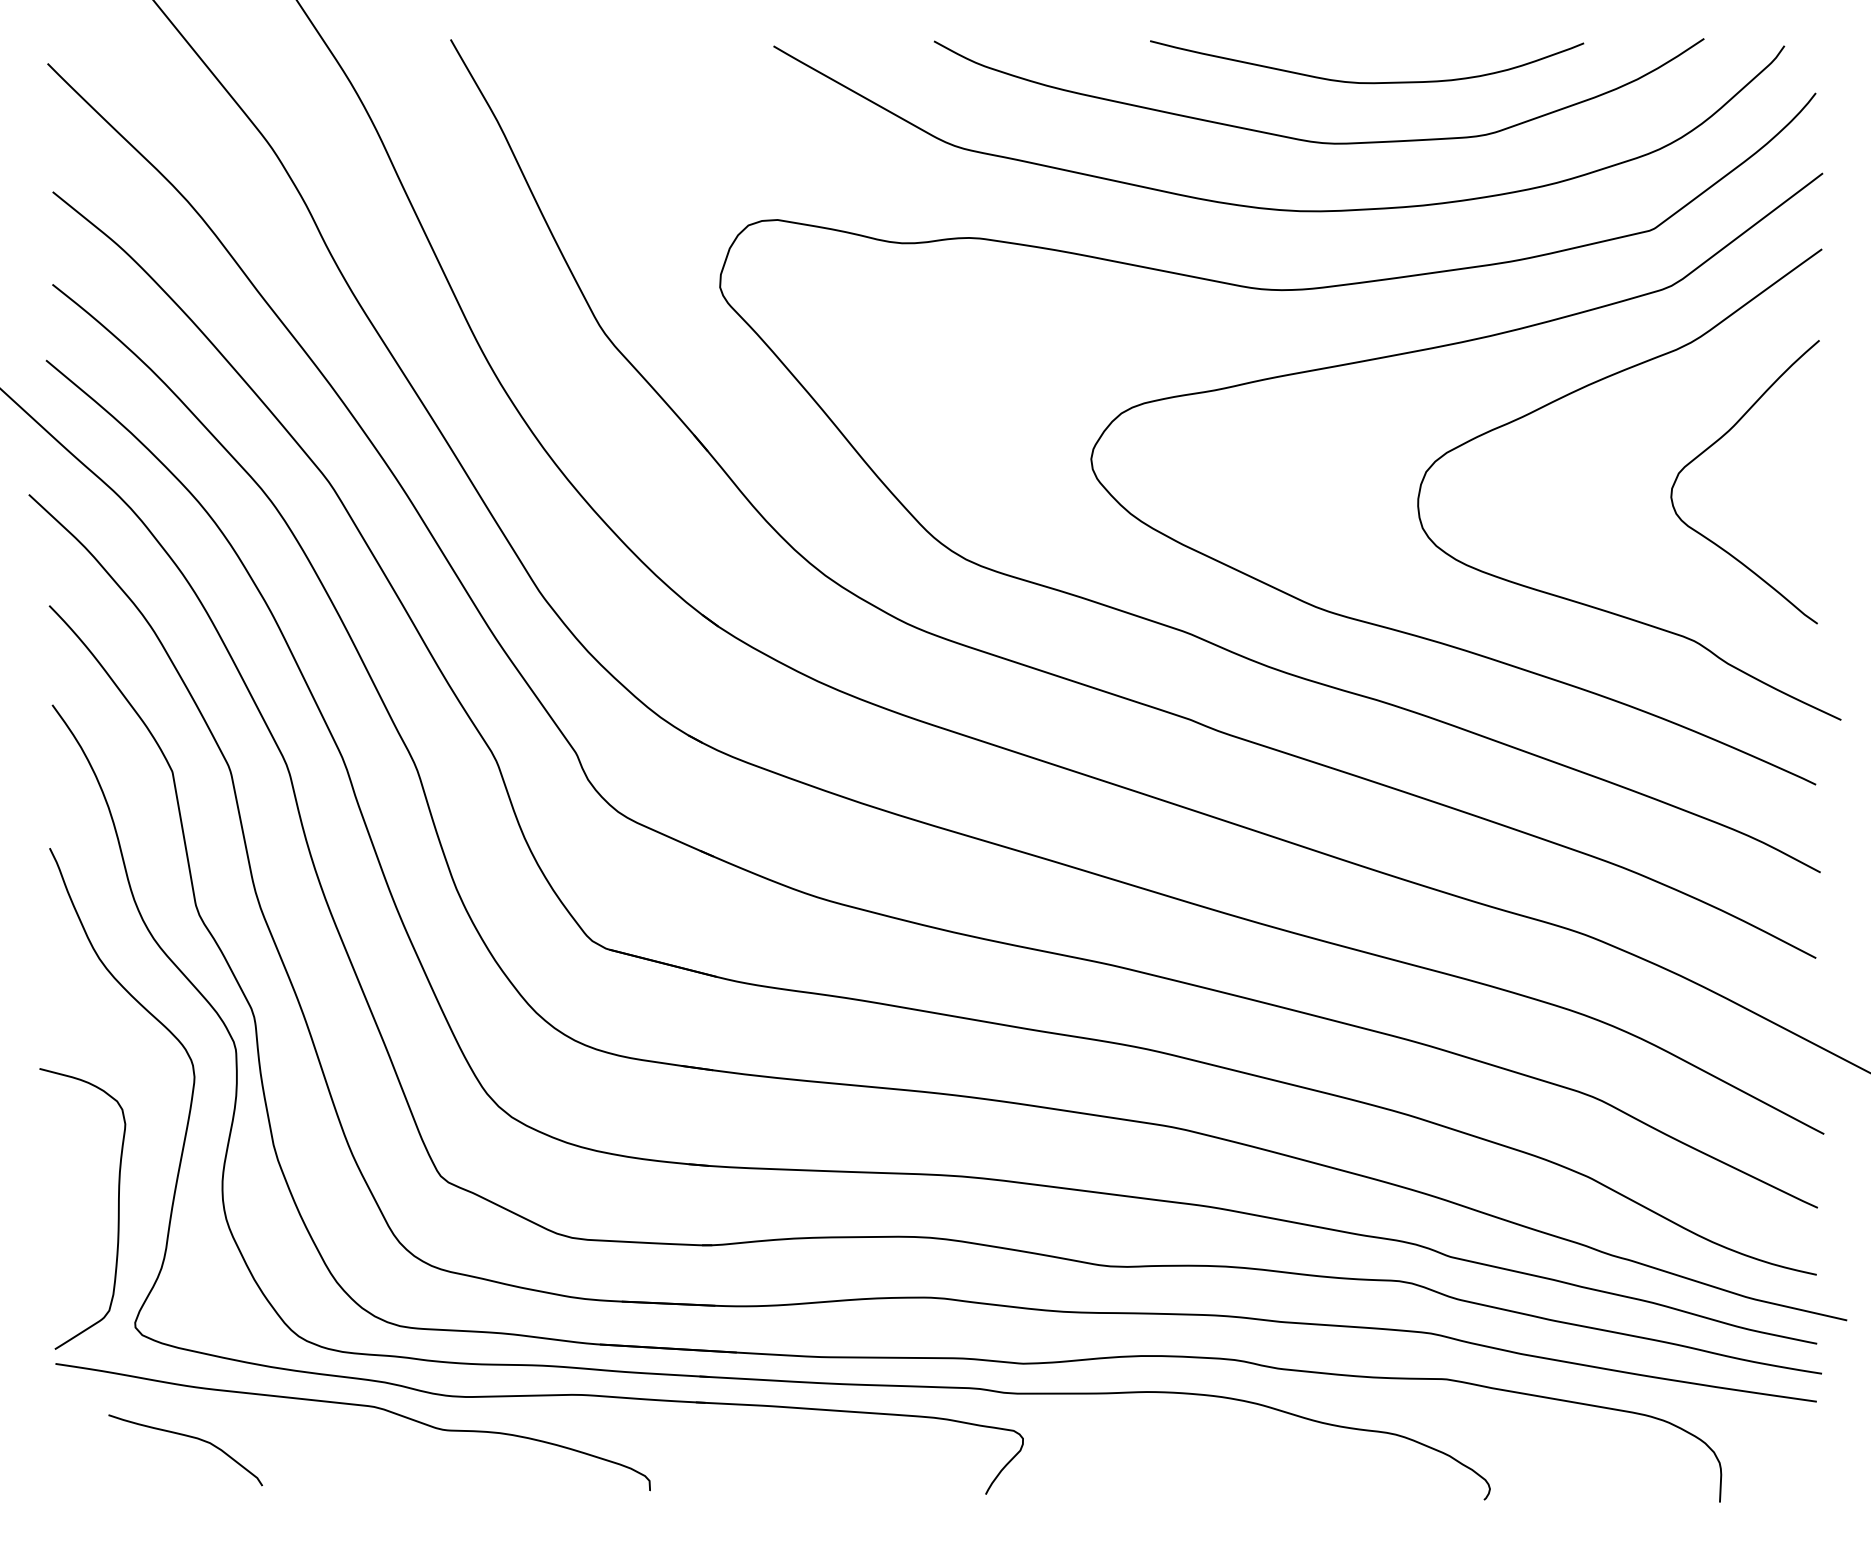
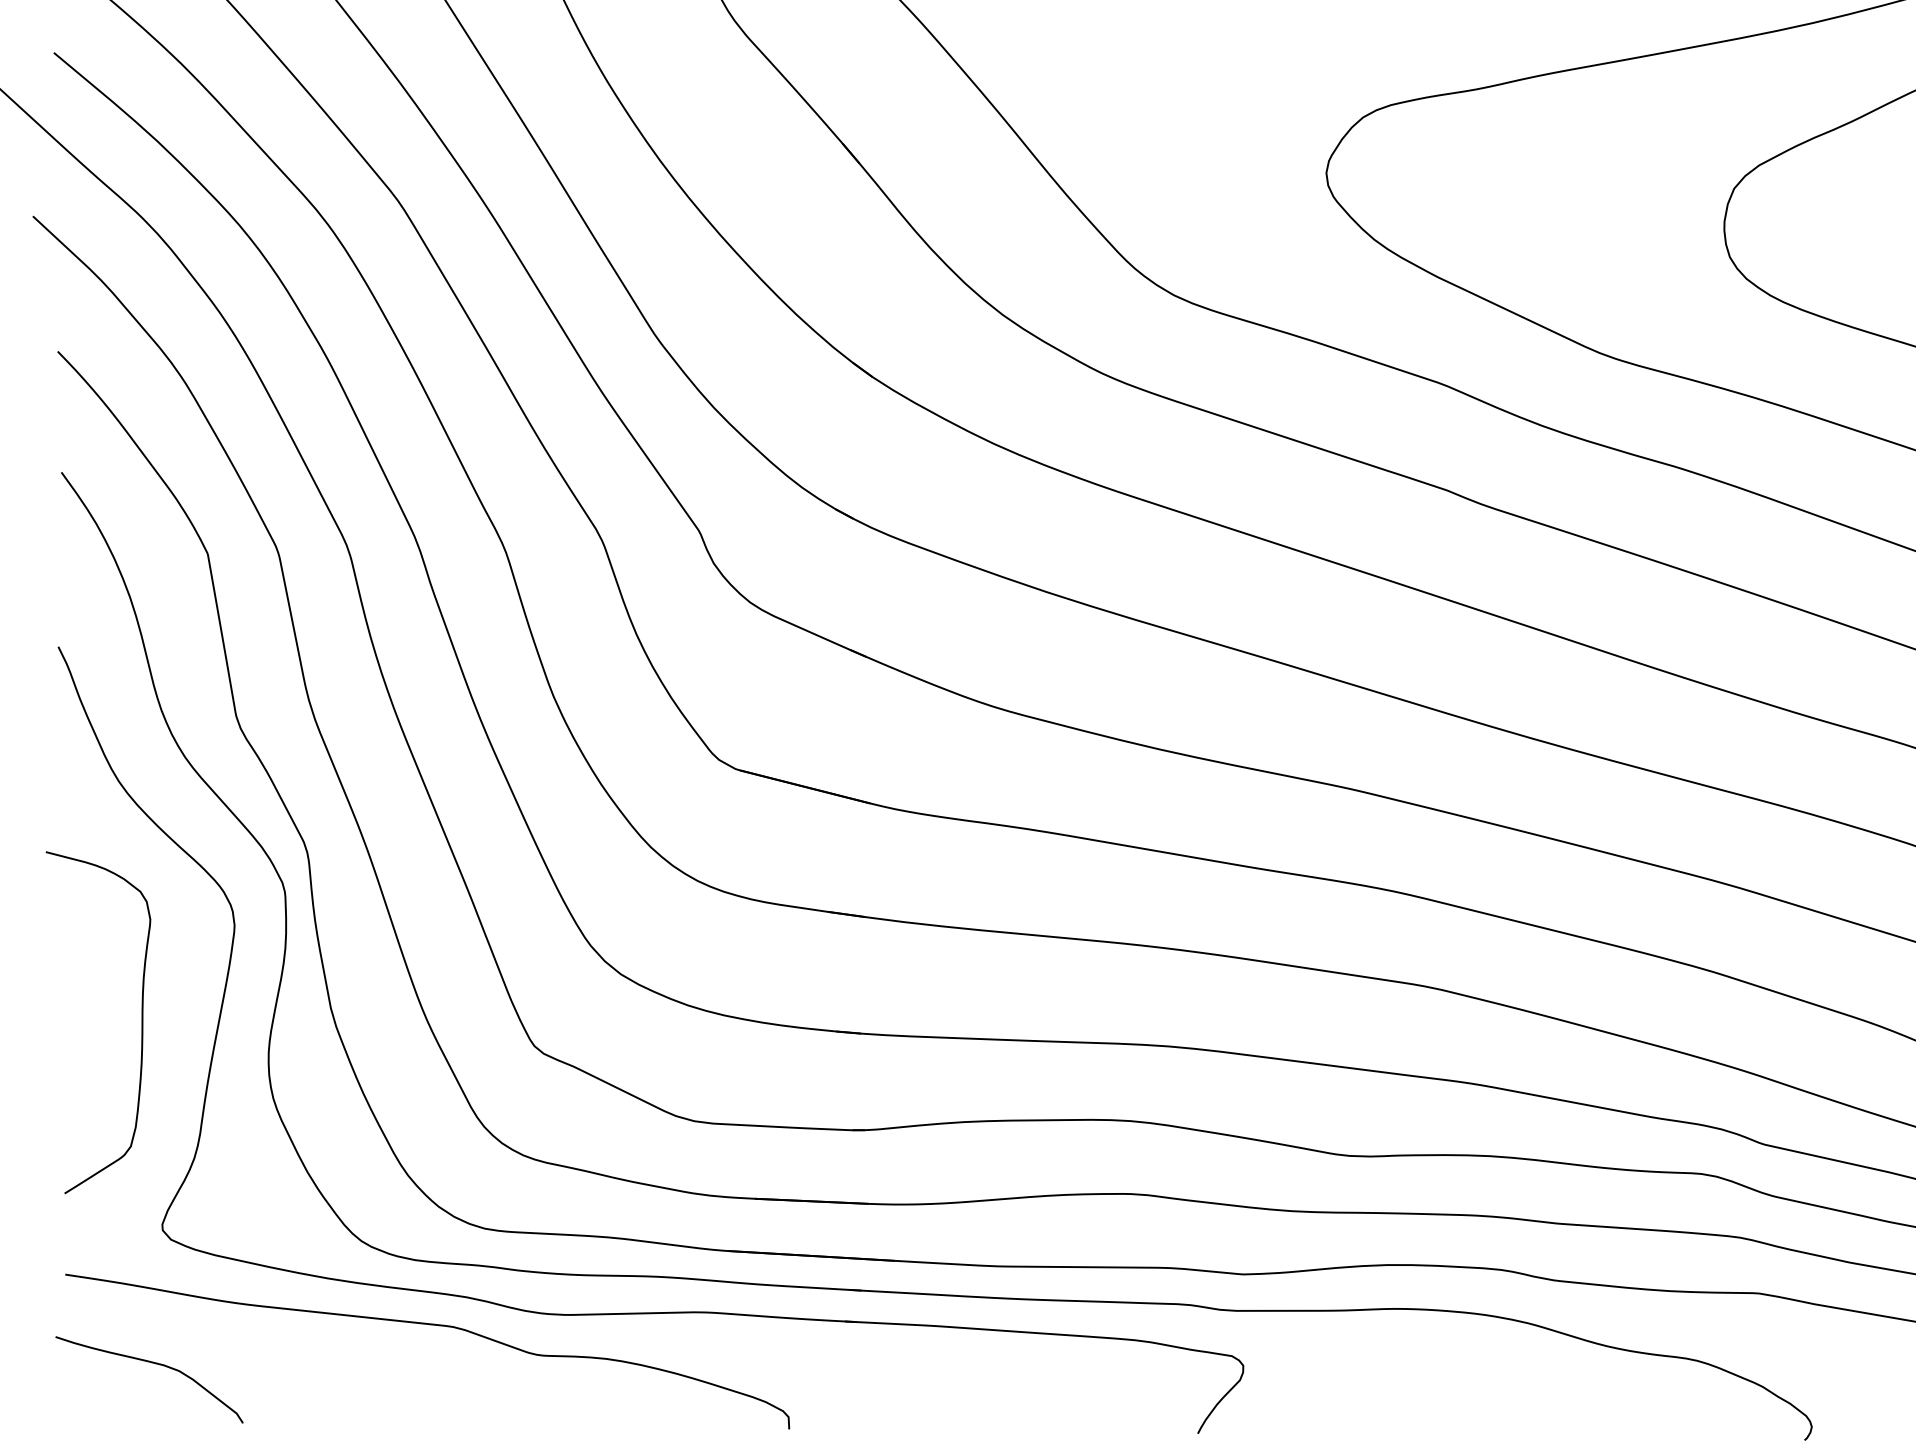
curve: (117, 1212) -> (140, 1026), moved
curve: (188, 1437) -> (152, 1364), moved

